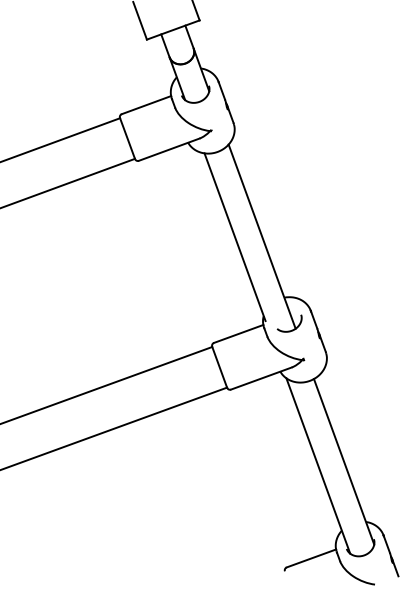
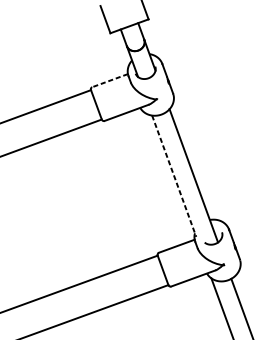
line: (146, 105) -> (110, 80), solid -> dashed
line: (235, 237) -> (174, 176), solid -> dashed

